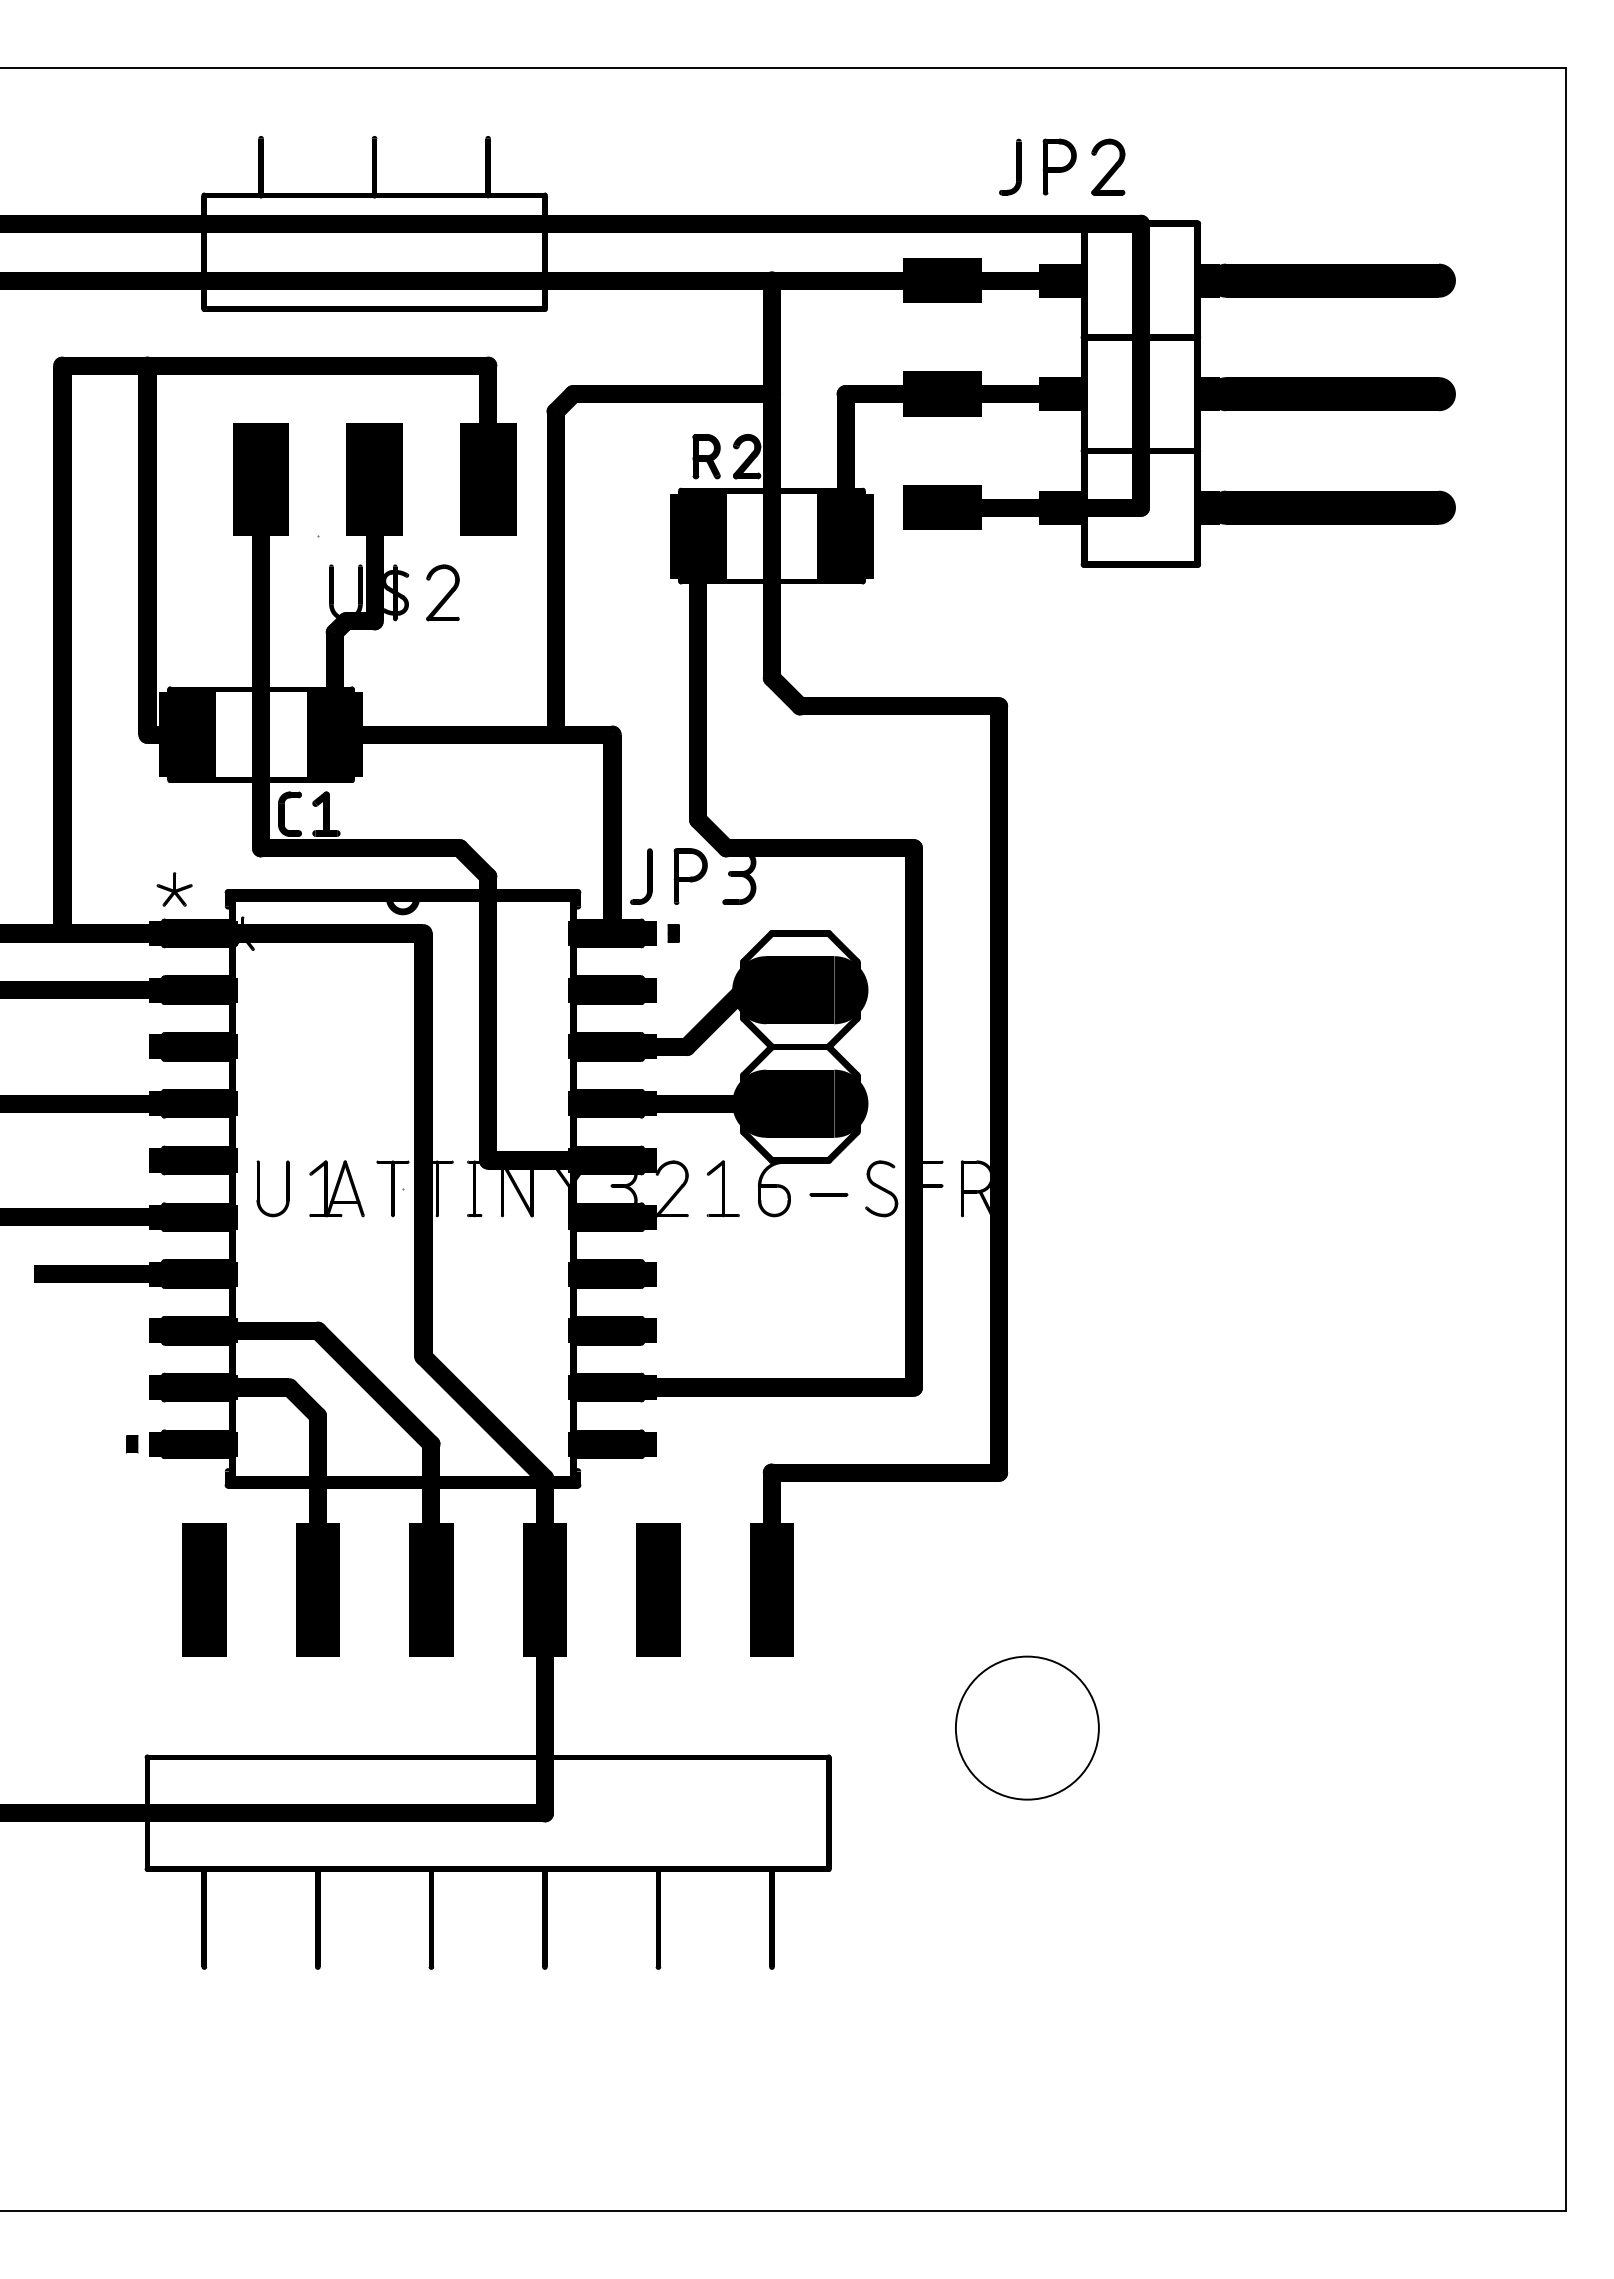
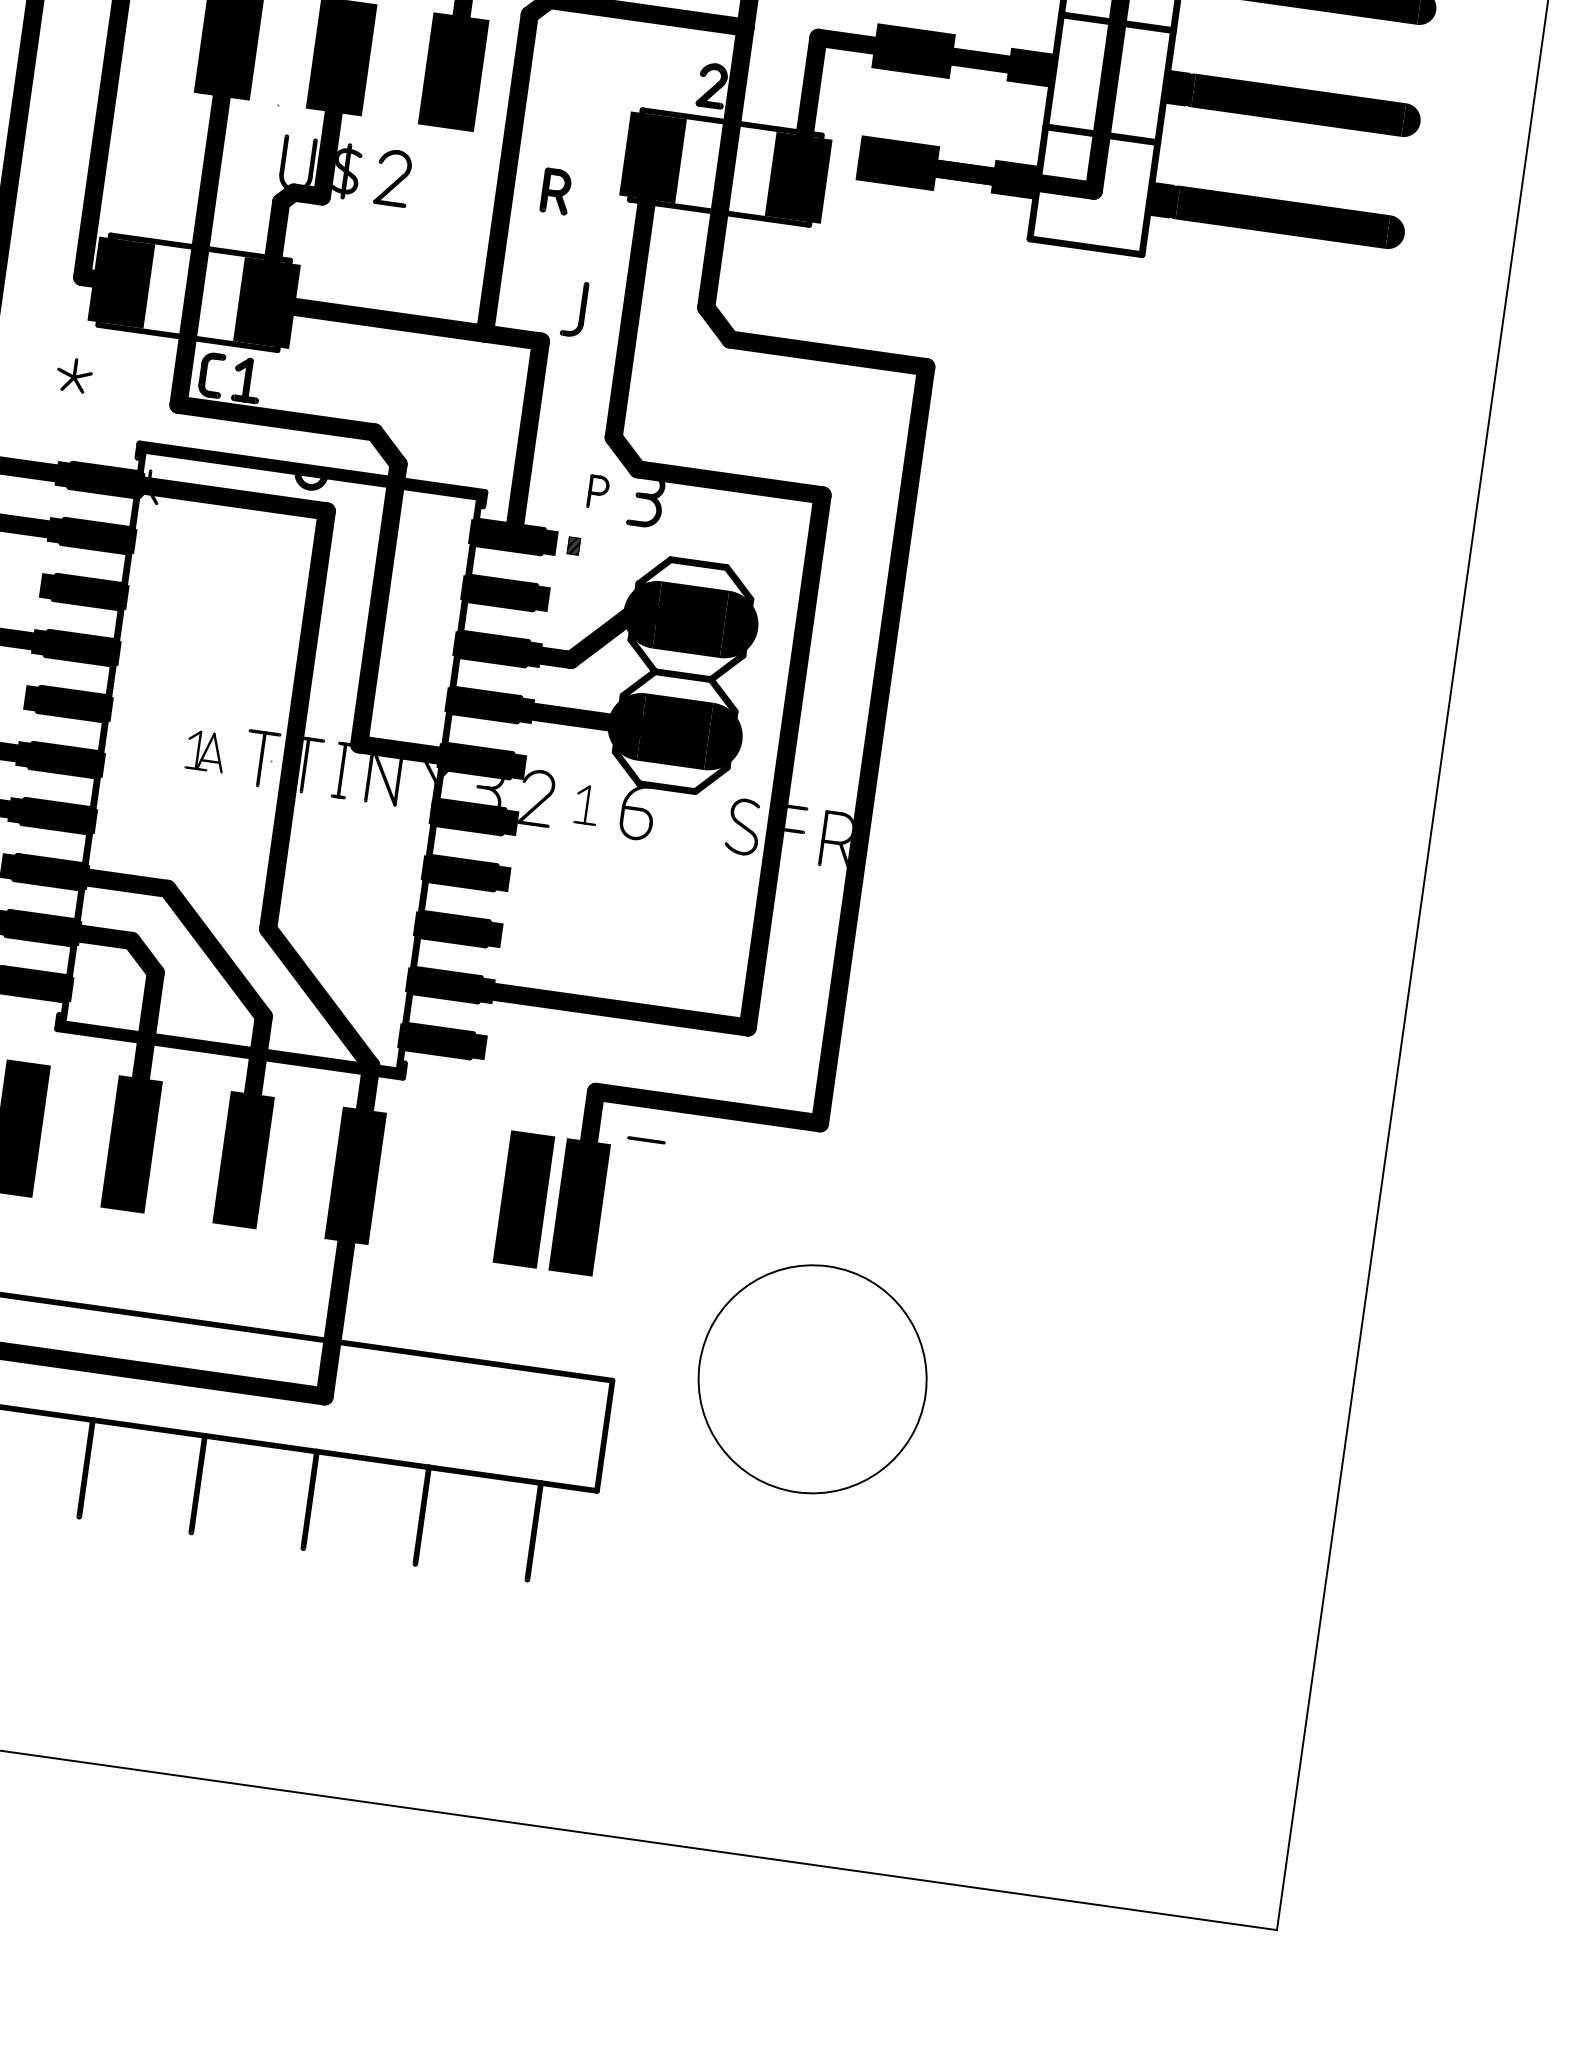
part: (706, 456) -> (556, 191), moved
part: (641, 876) -> (574, 308), moved
part: (690, 876) -> (598, 492), size x0.6
part: (174, 889) -> (74, 375), moved
part: (259, 1188) -> (129, 740), removed
part: (336, 1188) -> (205, 750), size x0.7
part: (722, 1188) -> (586, 804), size x0.7
line: (828, 1194) -> (646, 1139), moved
part: (658, 1589) -> (524, 1199), moved
circle: (1026, 1727) -> (811, 1378), size x1.6

